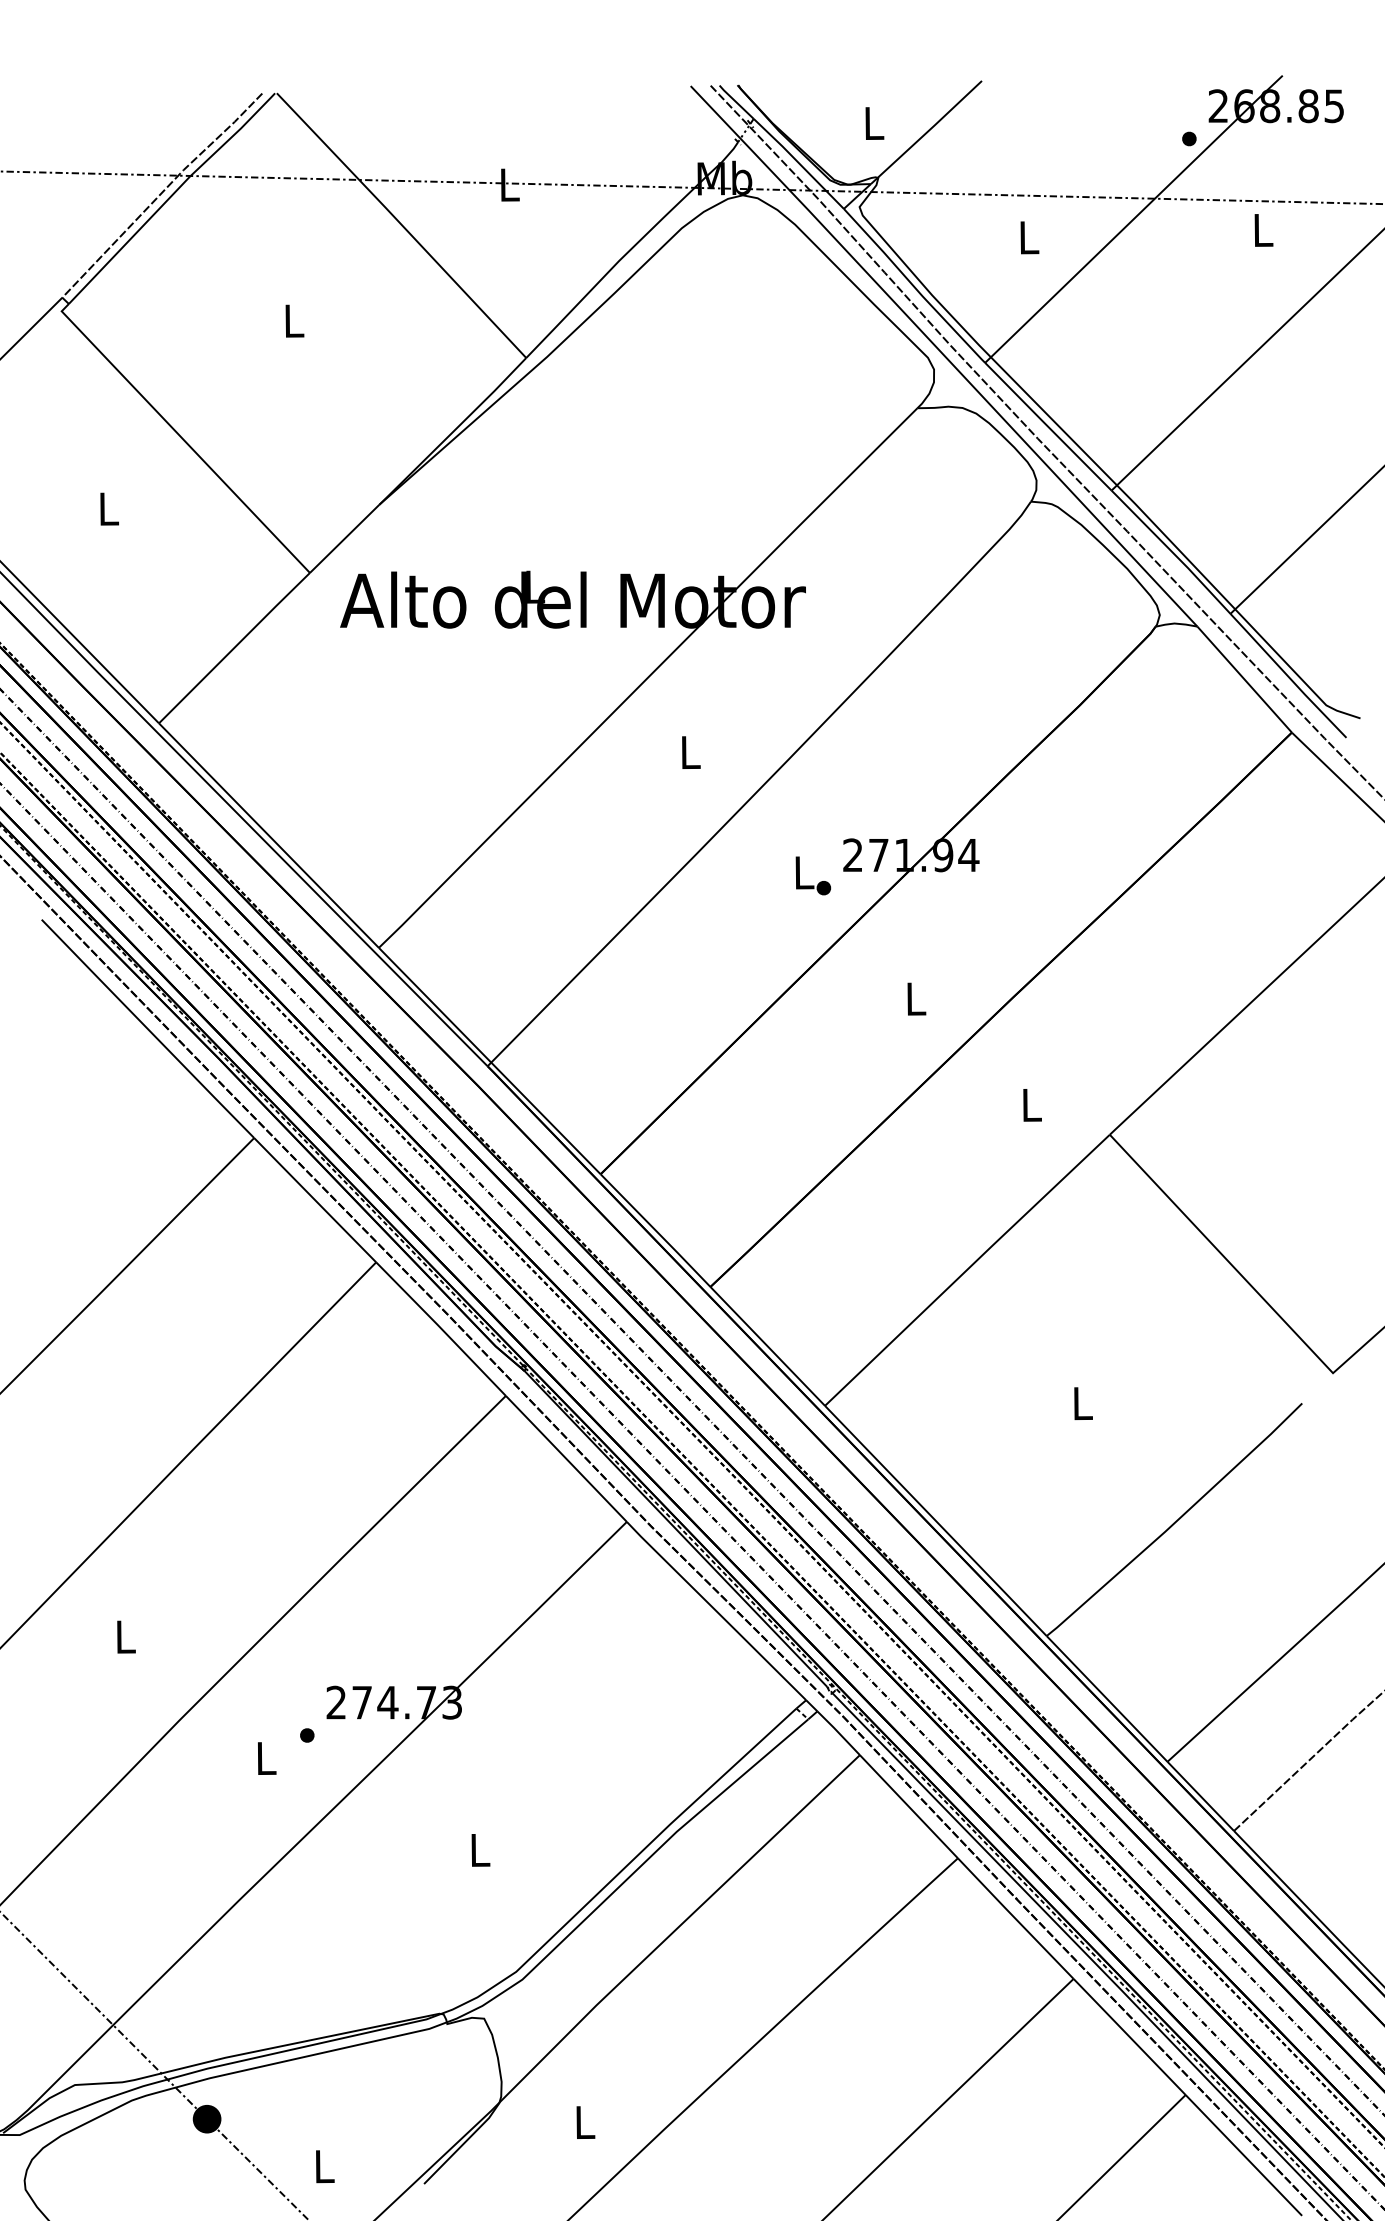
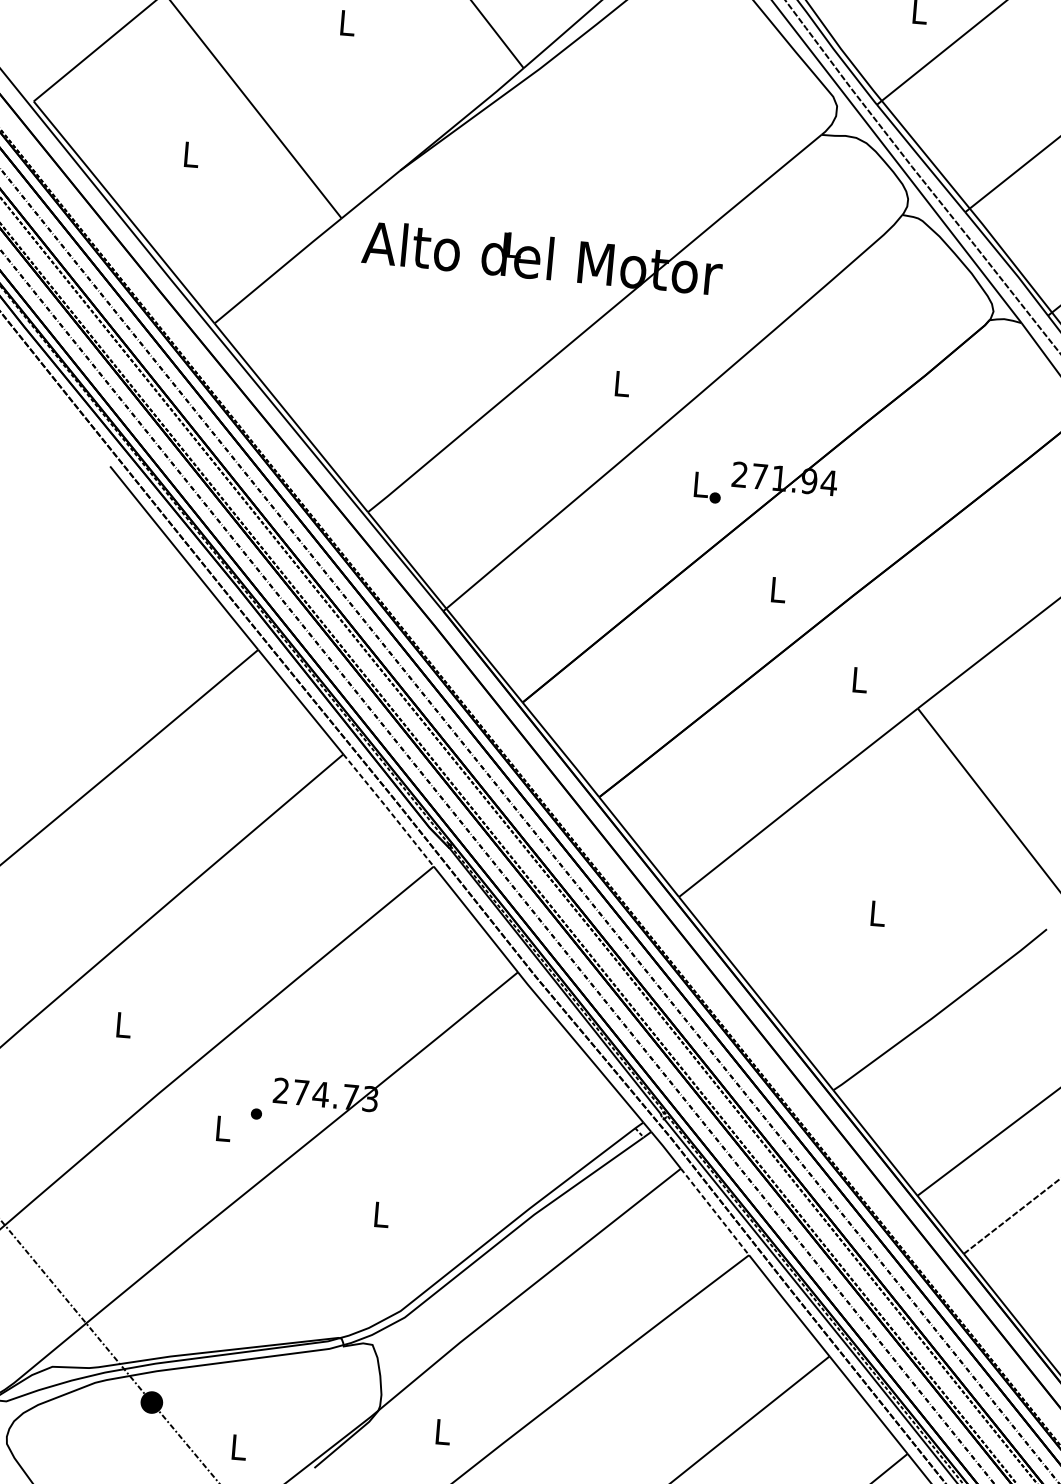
line: (441, 1328) -> (389, 810), solid -> dashed
line: (909, 1807) -> (715, 1212), solid -> dashed

